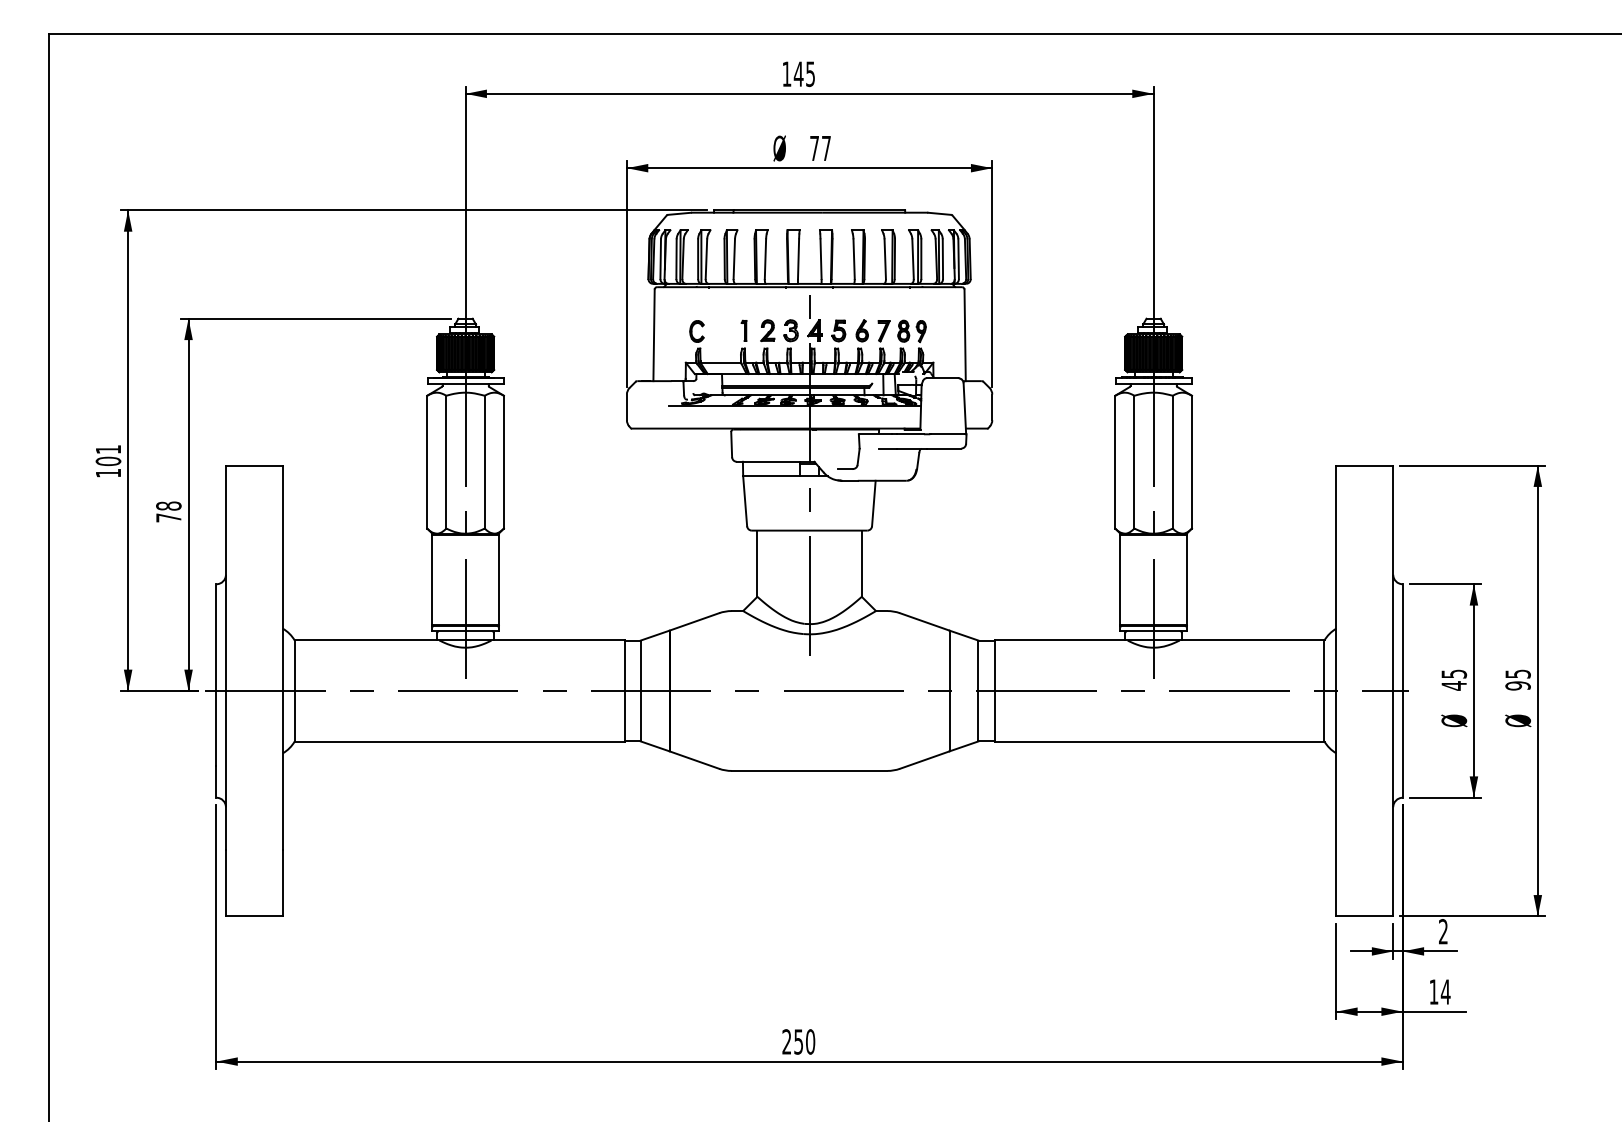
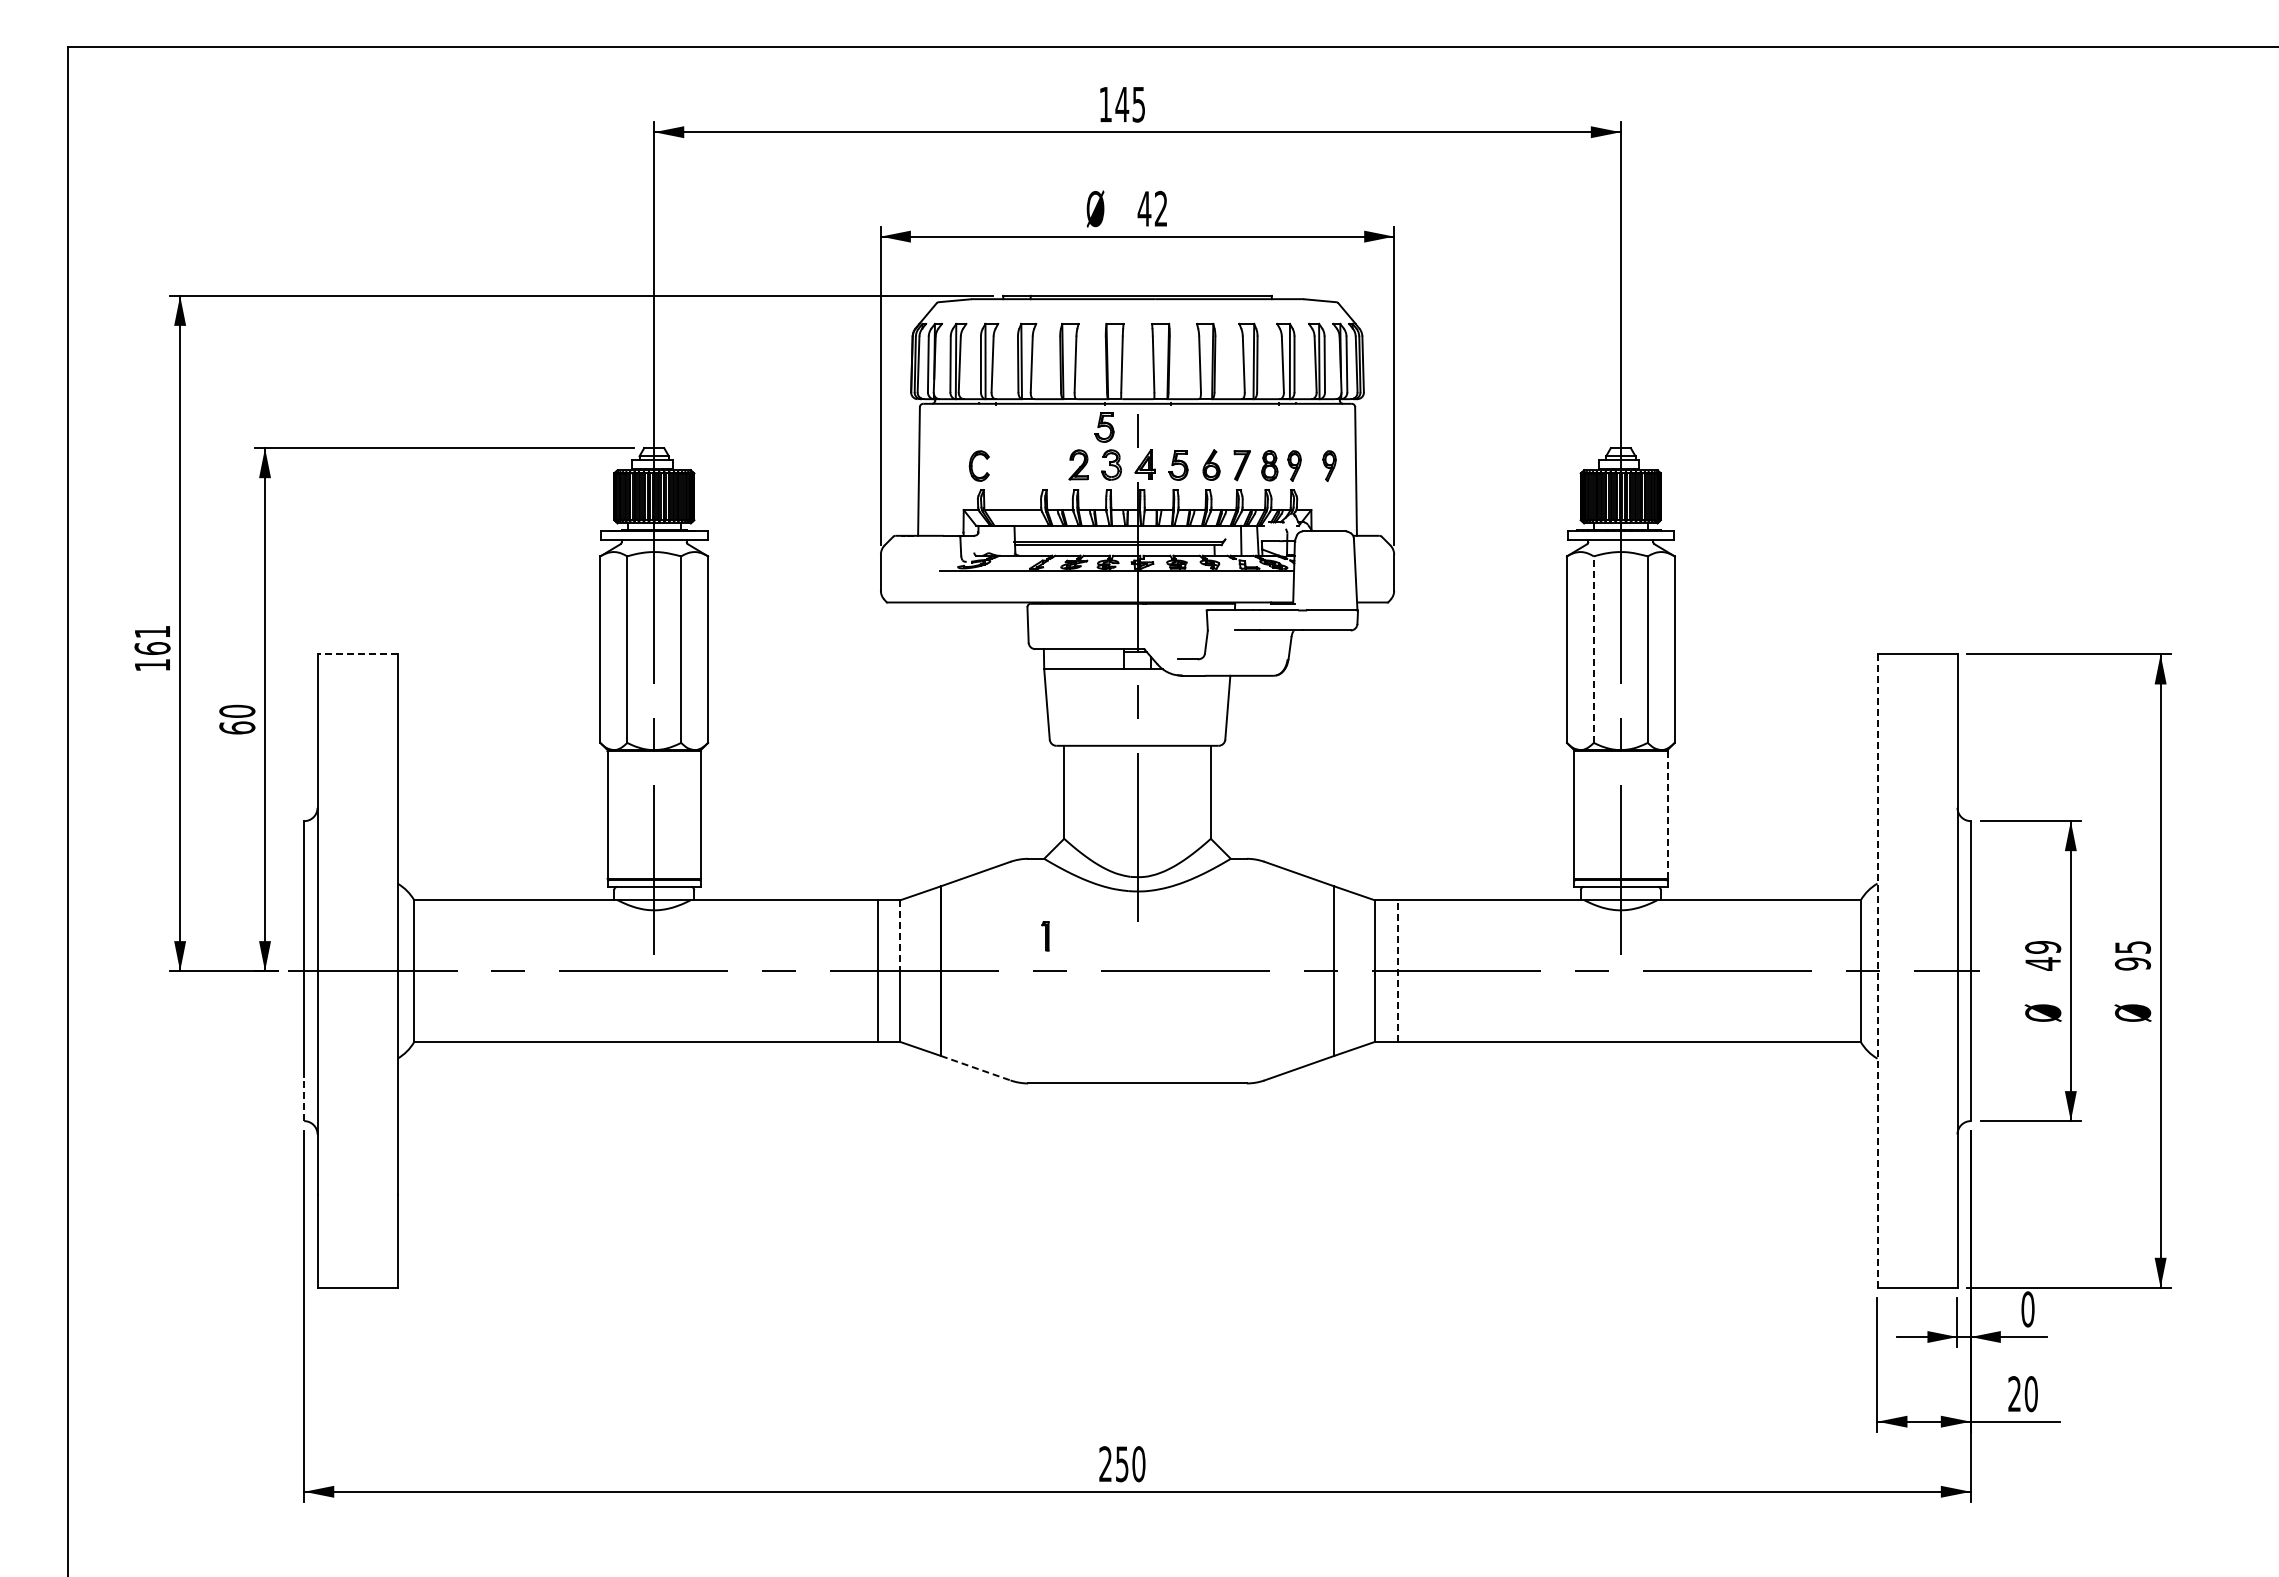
text: (820, 148) -> (1152, 208), 77 -> 42
part: (786, 304) -> (1104, 427), added
part: (744, 331) -> (1045, 936), moved
part: (946, 331) -> (1329, 465), added
text: (108, 461) -> (152, 648), 101 -> 161
line: (1134, 462) -> (1593, 649), solid -> dashed
line: (254, 465) -> (357, 654), solid -> dashed
text: (168, 511) -> (237, 719), 78 -> 60
line: (1186, 580) -> (1667, 815), solid -> dashed
line: (640, 666) -> (900, 936), solid -> dashed
text: (1453, 674) -> (2042, 947), 45 -> 49
line: (994, 691) -> (1397, 971), solid -> dashed
line: (1336, 691) -> (1877, 971), solid -> dashed
line: (694, 760) -> (975, 1068), solid -> dashed
line: (216, 782) -> (304, 1099), solid -> dashed
text: (1443, 931) -> (2027, 1309), 2 -> 0
text: (1440, 992) -> (2023, 1394), 14 -> 20

